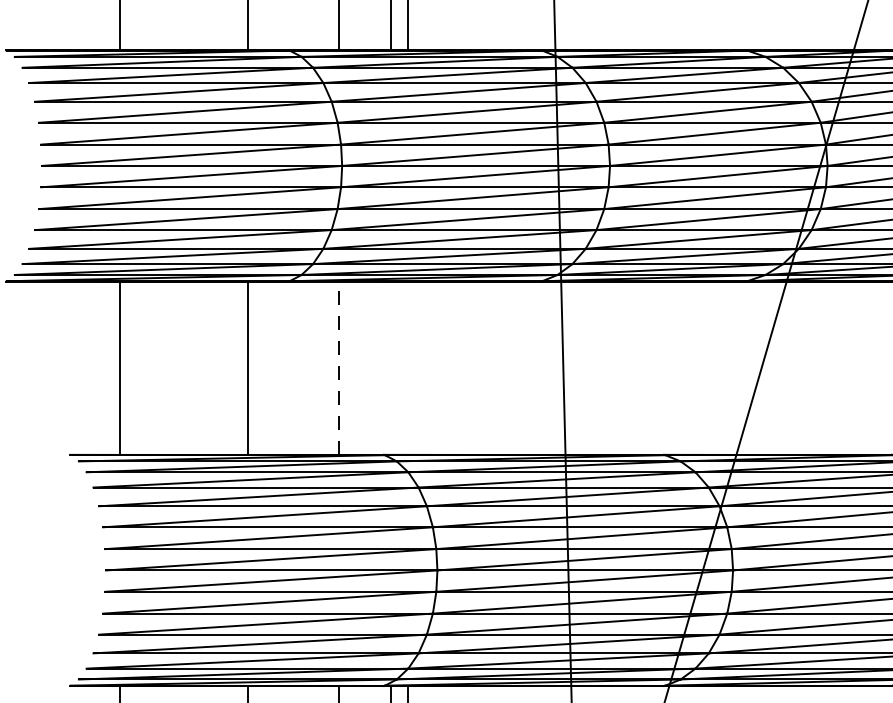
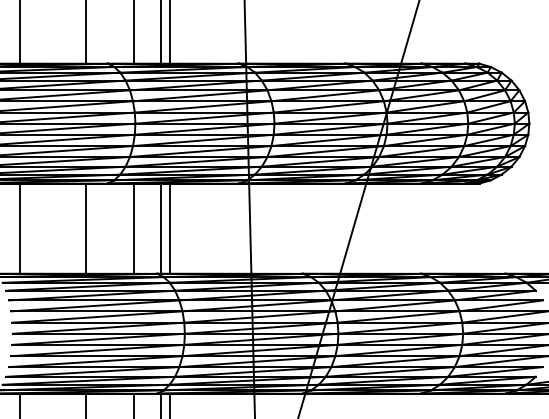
line: (338, 367) -> (133, 228), dashed -> solid
line: (392, 367) -> (161, 228), added
line: (407, 367) -> (169, 228), added

